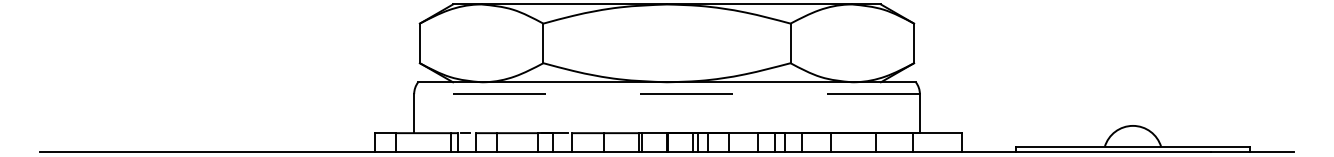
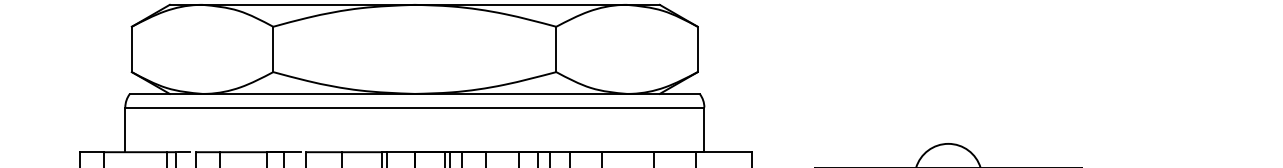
line: (666, 94) -> (414, 107), dashed -> solid

